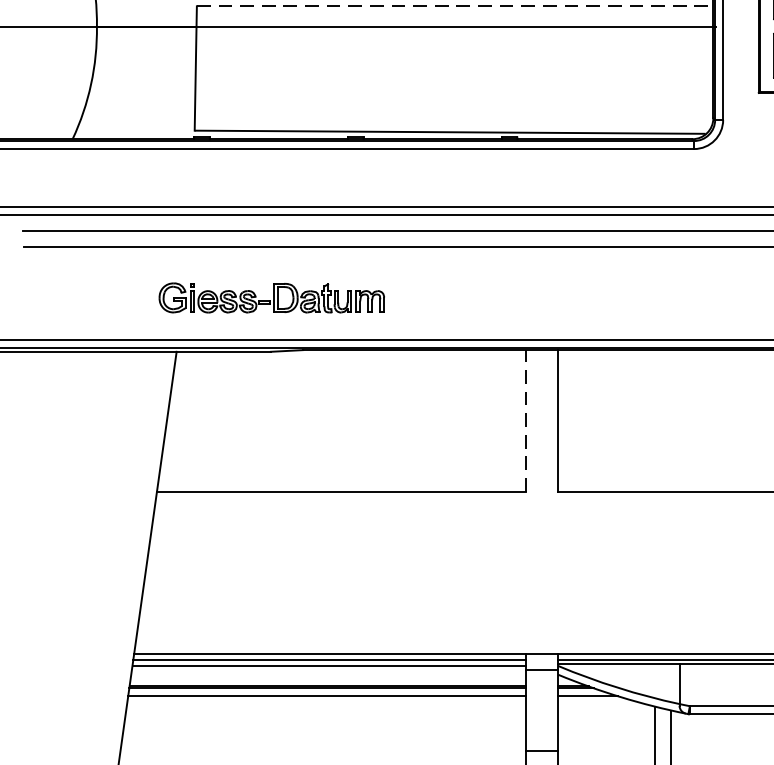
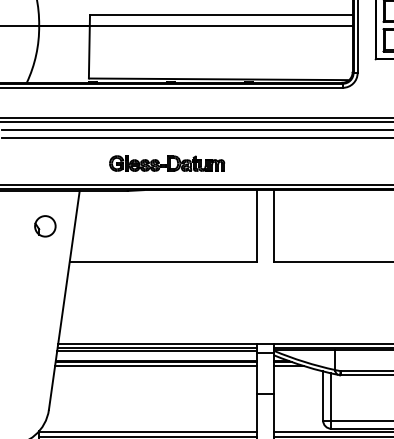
line: (455, 6) -> (221, 15), dashed -> solid
part: (272, 297) -> (167, 163), moved
line: (526, 419) -> (257, 225), dashed -> solid
part: (109, 421) -> (45, 226), added

